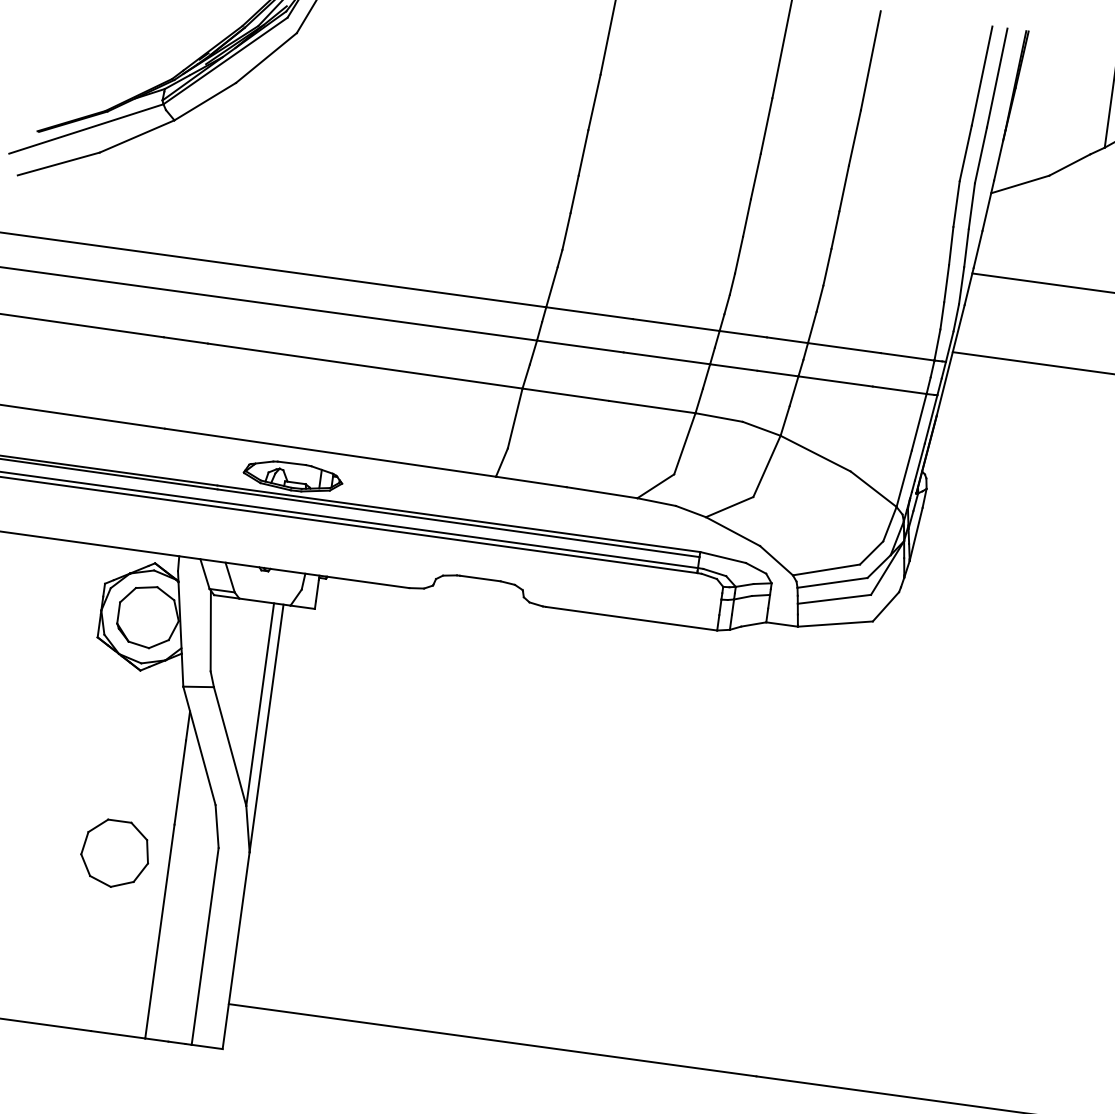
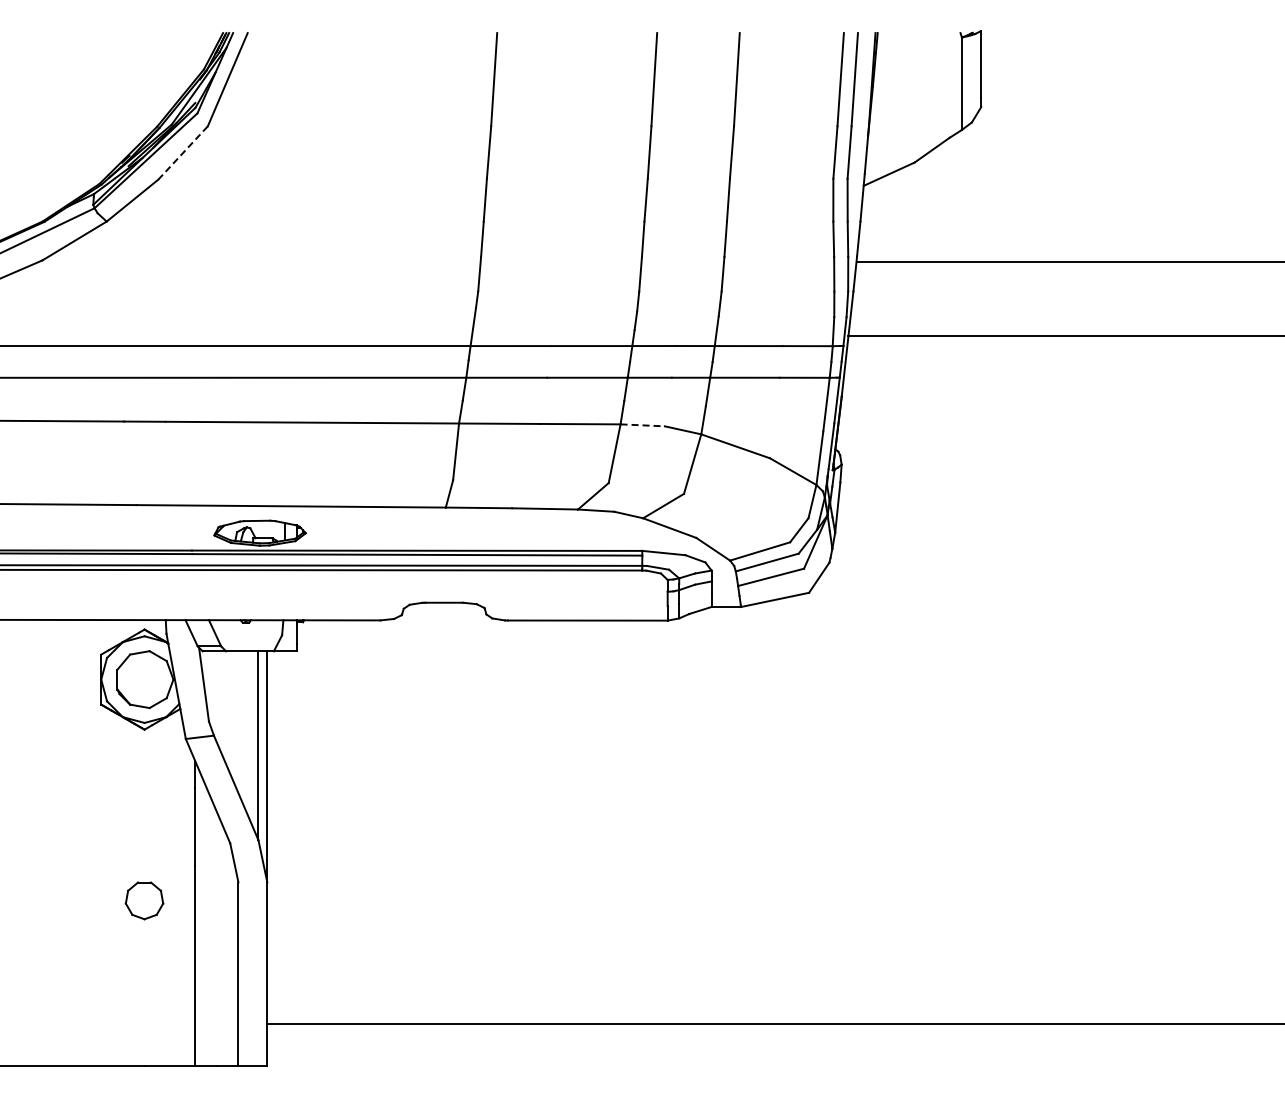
line: (265, 58) -> (182, 153), solid -> dashed
line: (719, 417) -> (643, 425), solid -> dashed
part: (115, 853) -> (144, 900), size x0.6

